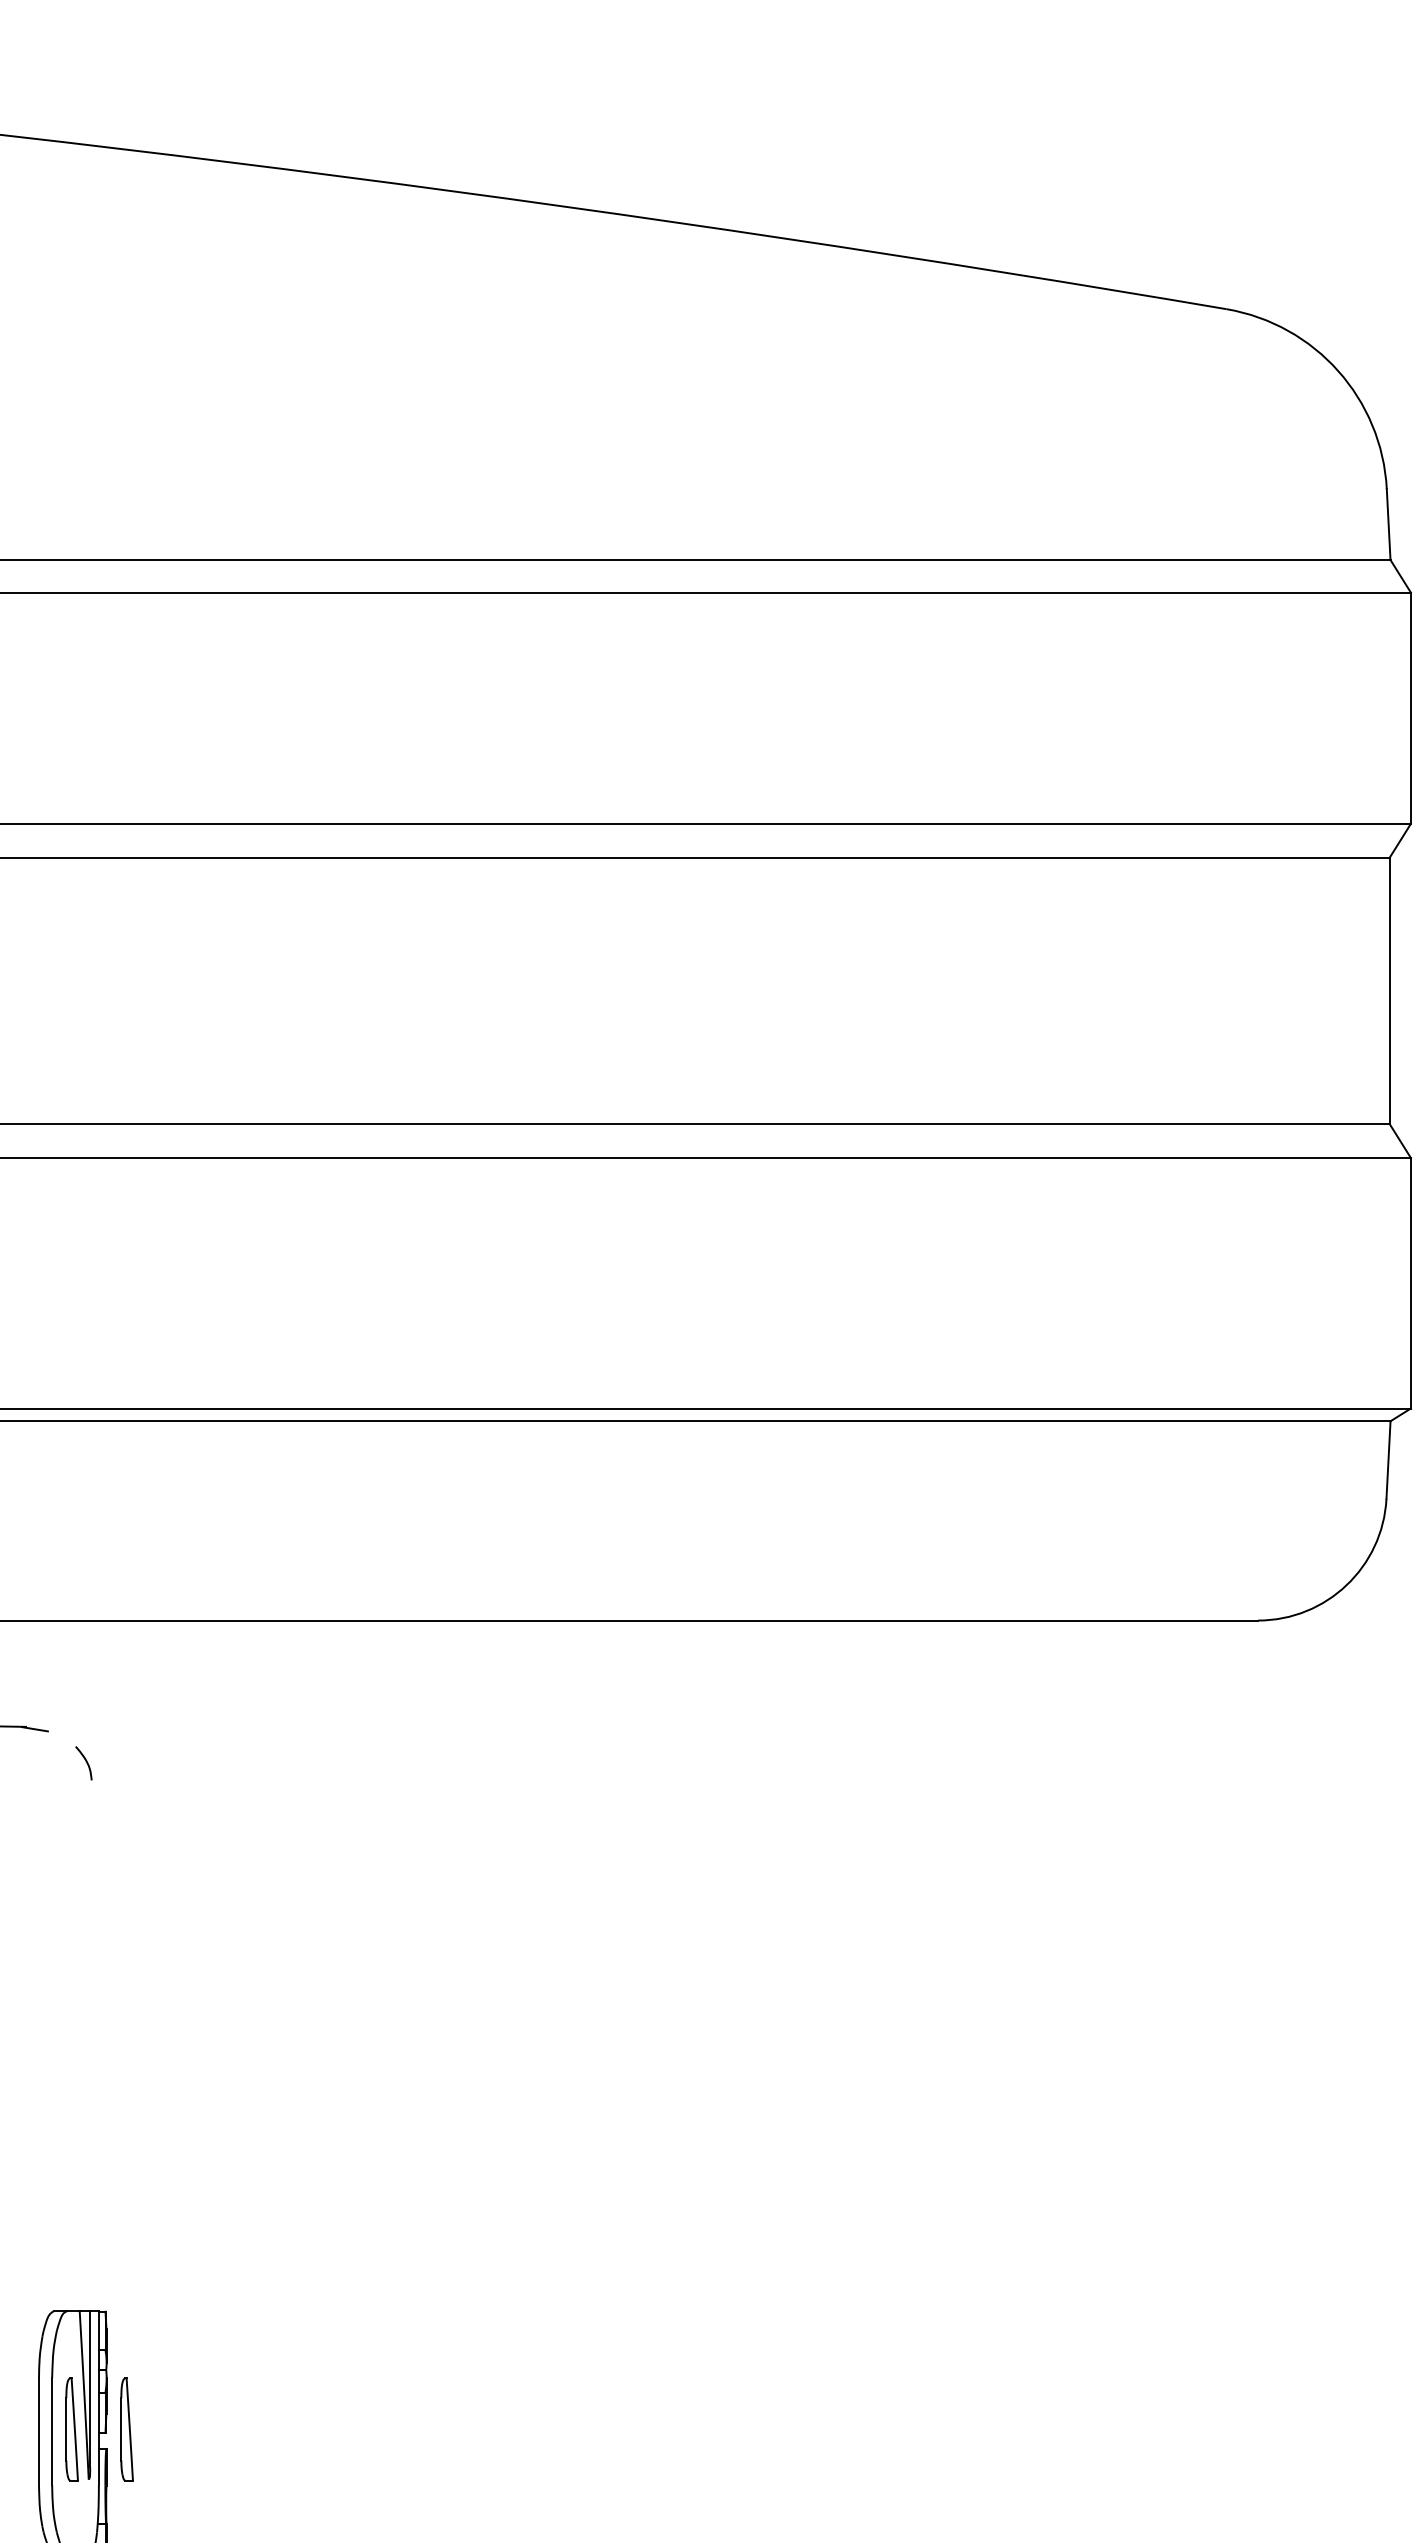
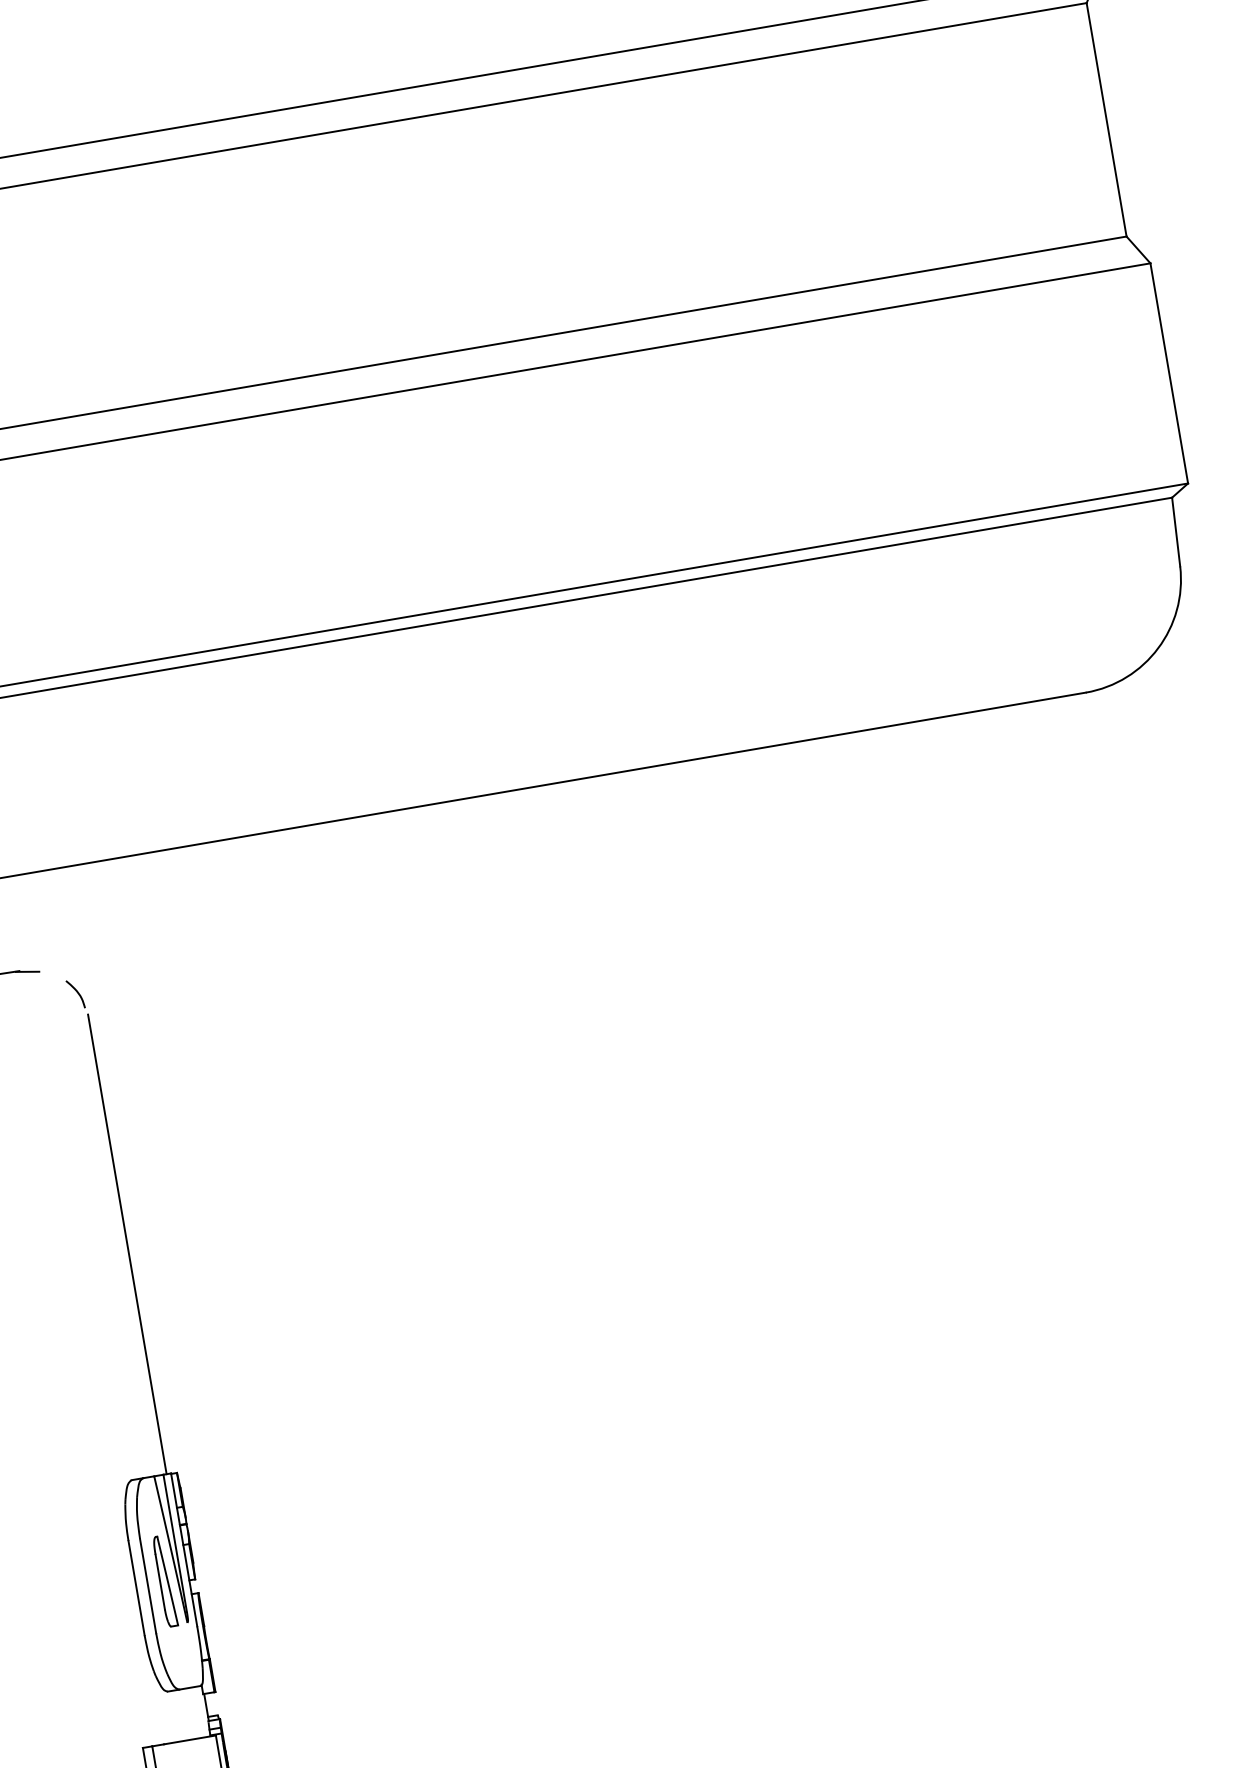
line: (93, 2049) -> (127, 1244), added
part: (126, 2429) -> (213, 1573), removed

